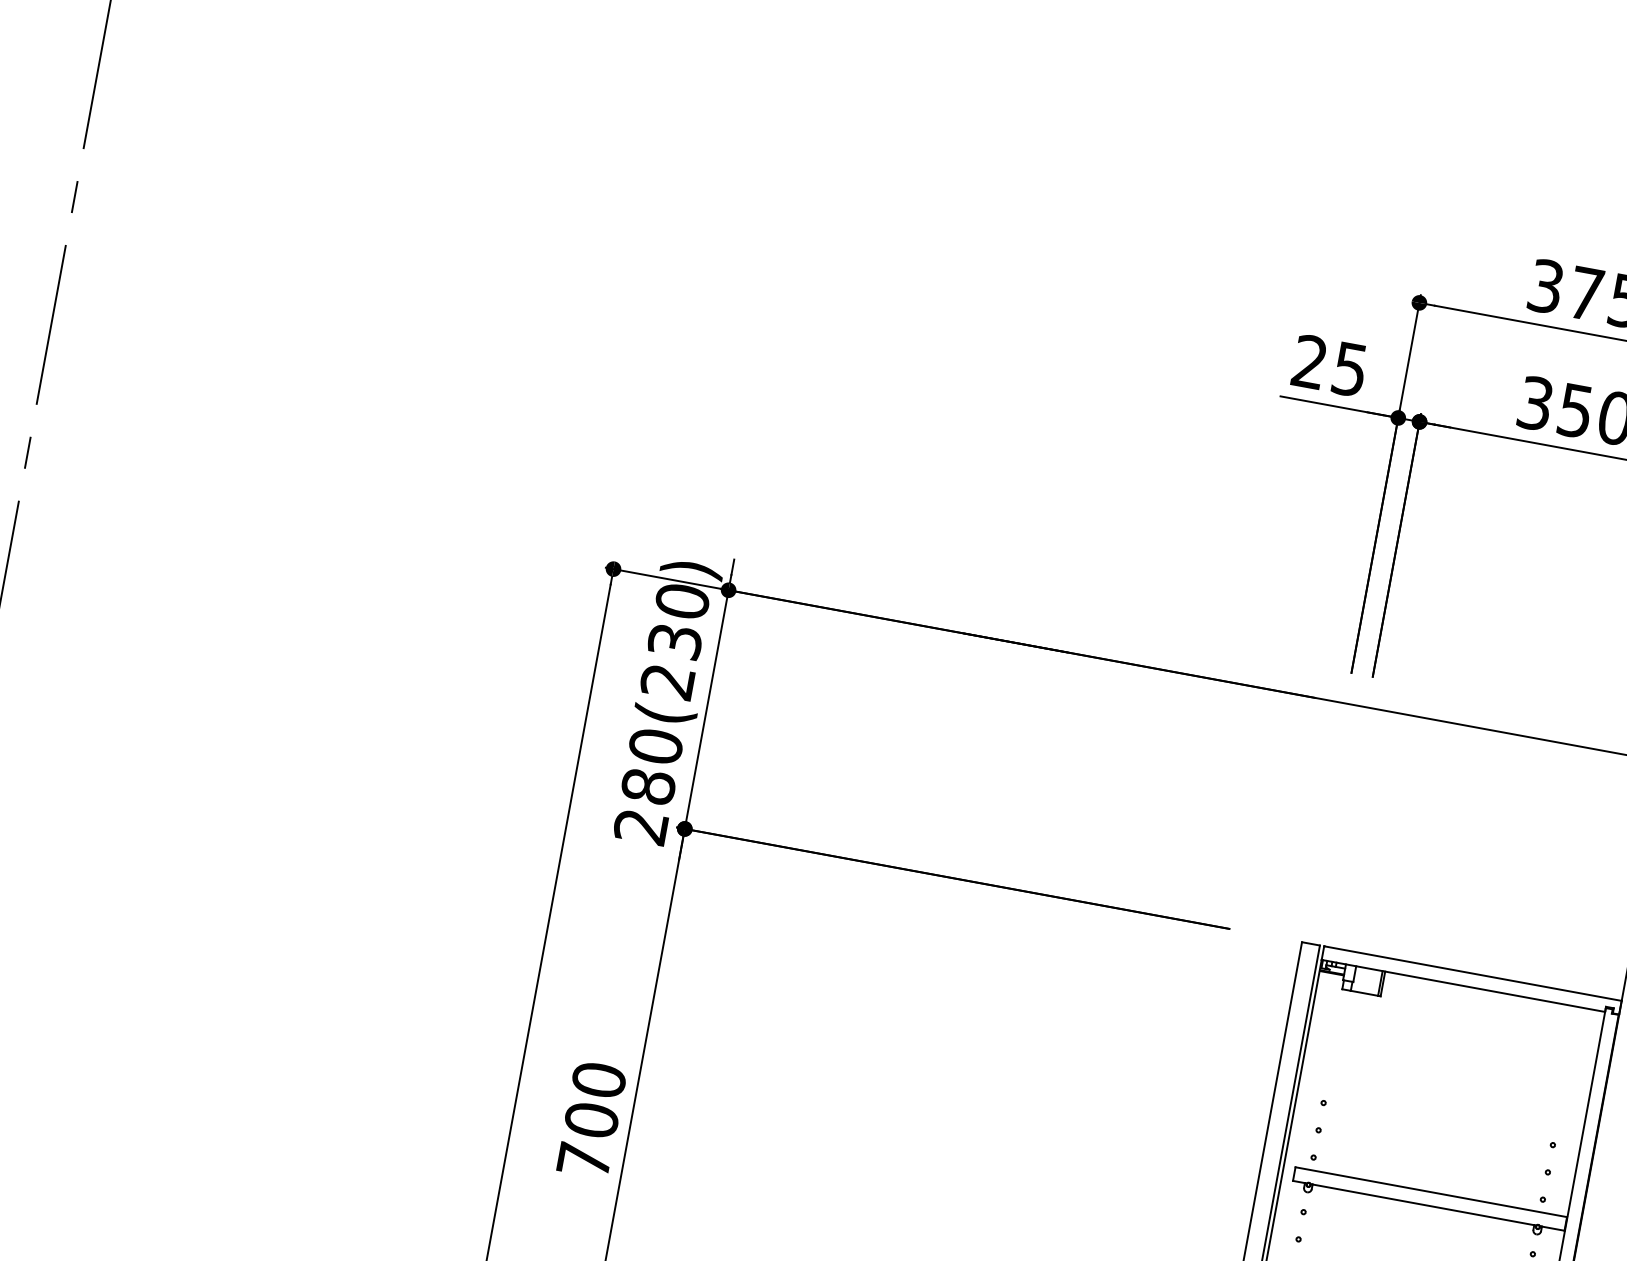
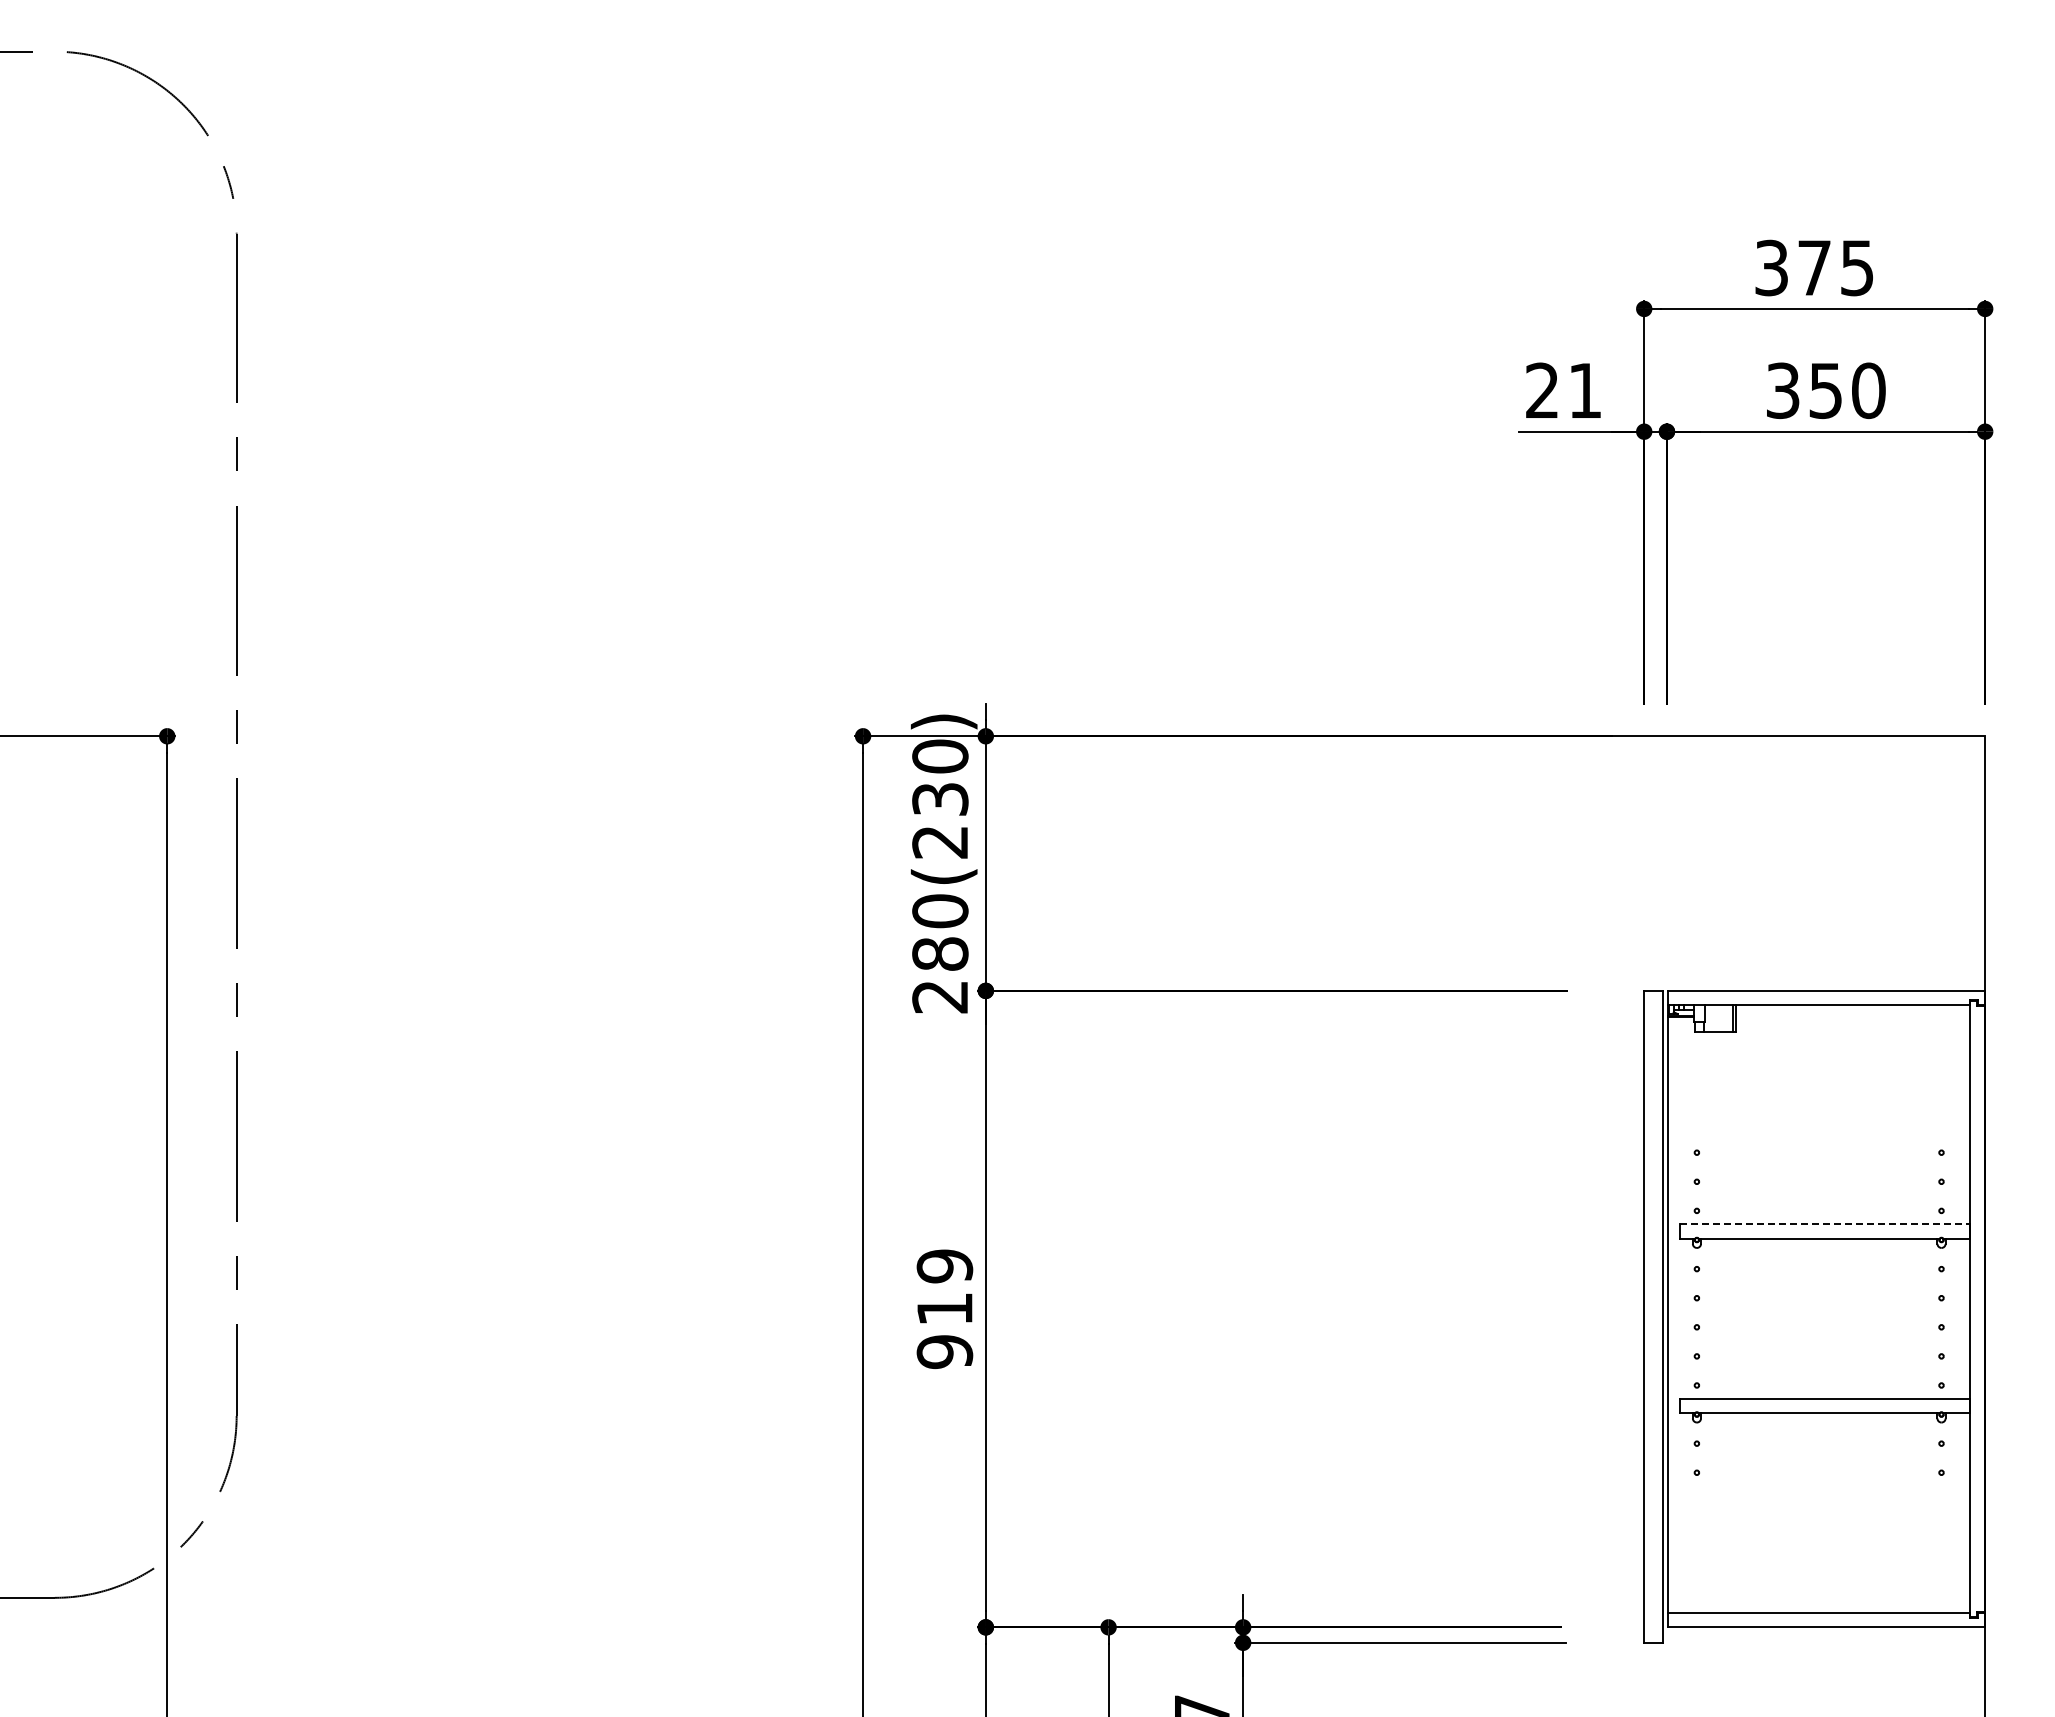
text: (1349, 370) -> (1584, 391), 25 -> 21
text: (591, 1120) -> (944, 1309), 700 -> 919
line: (1430, 1192) -> (1824, 1224), solid -> dashed

